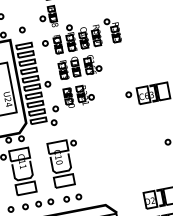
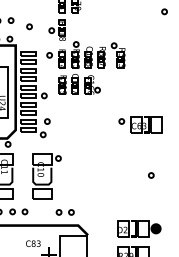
circle: (22, 29) -> (29, 26), moved
part: (78, 96) -> (72, 113), removed
part: (72, 198) -> (64, 212), moved

